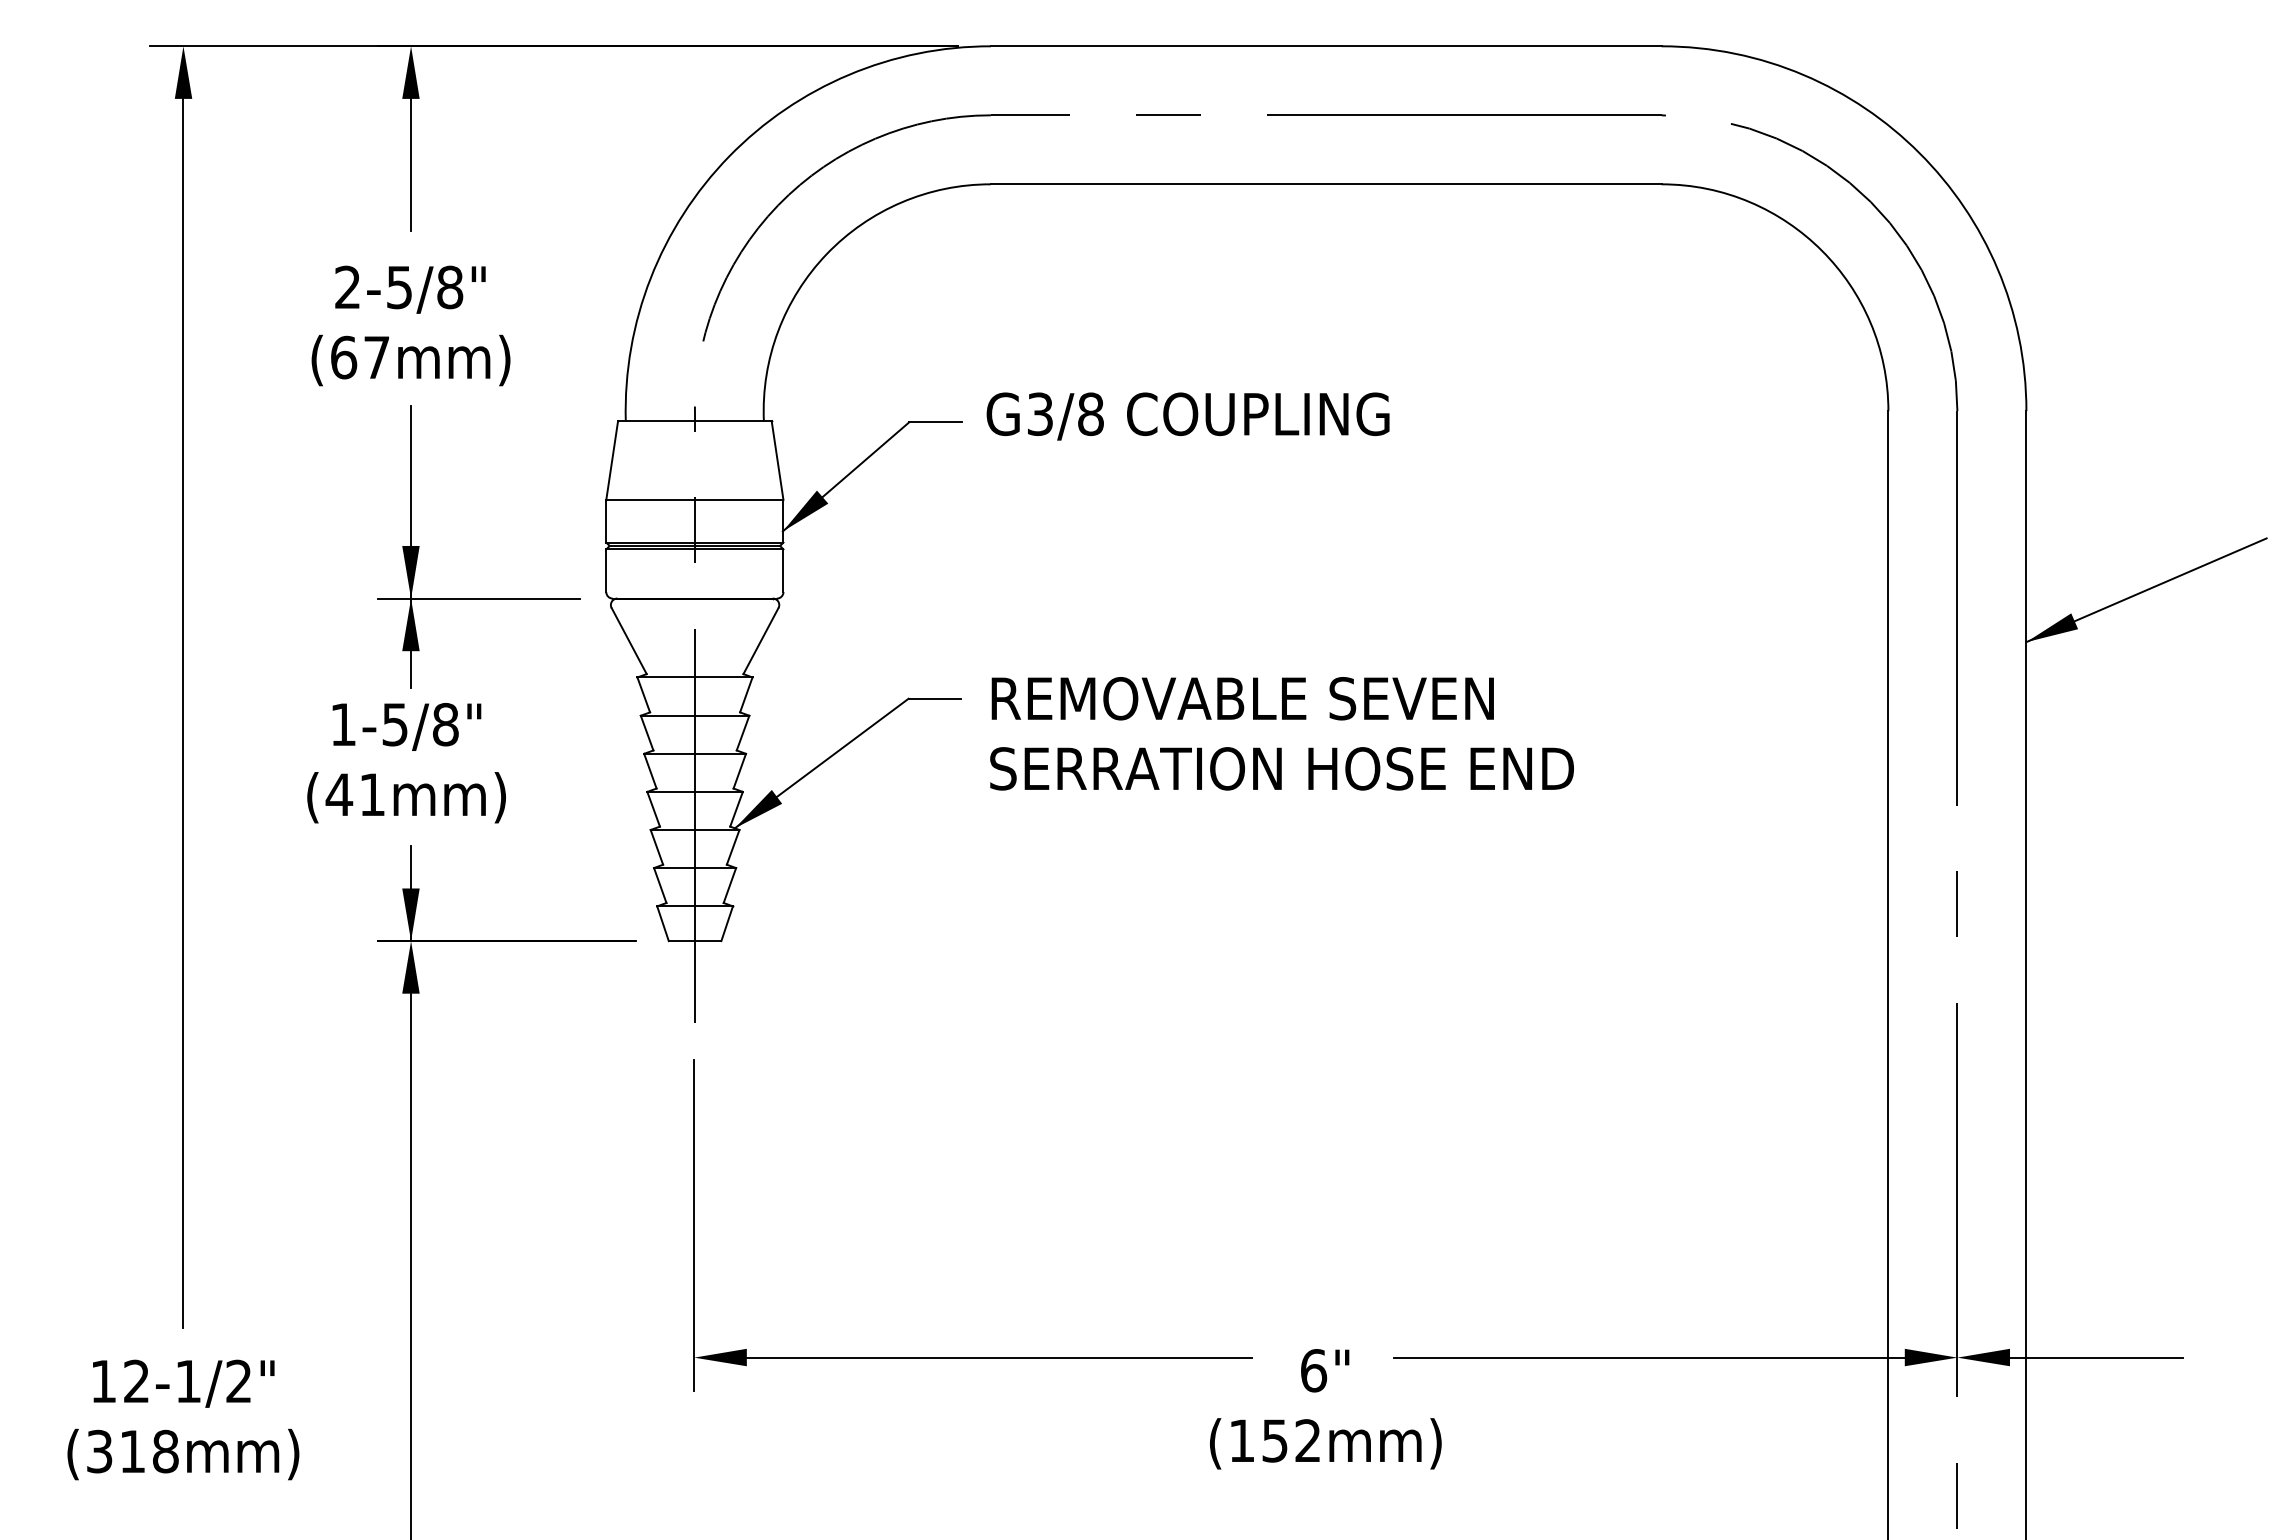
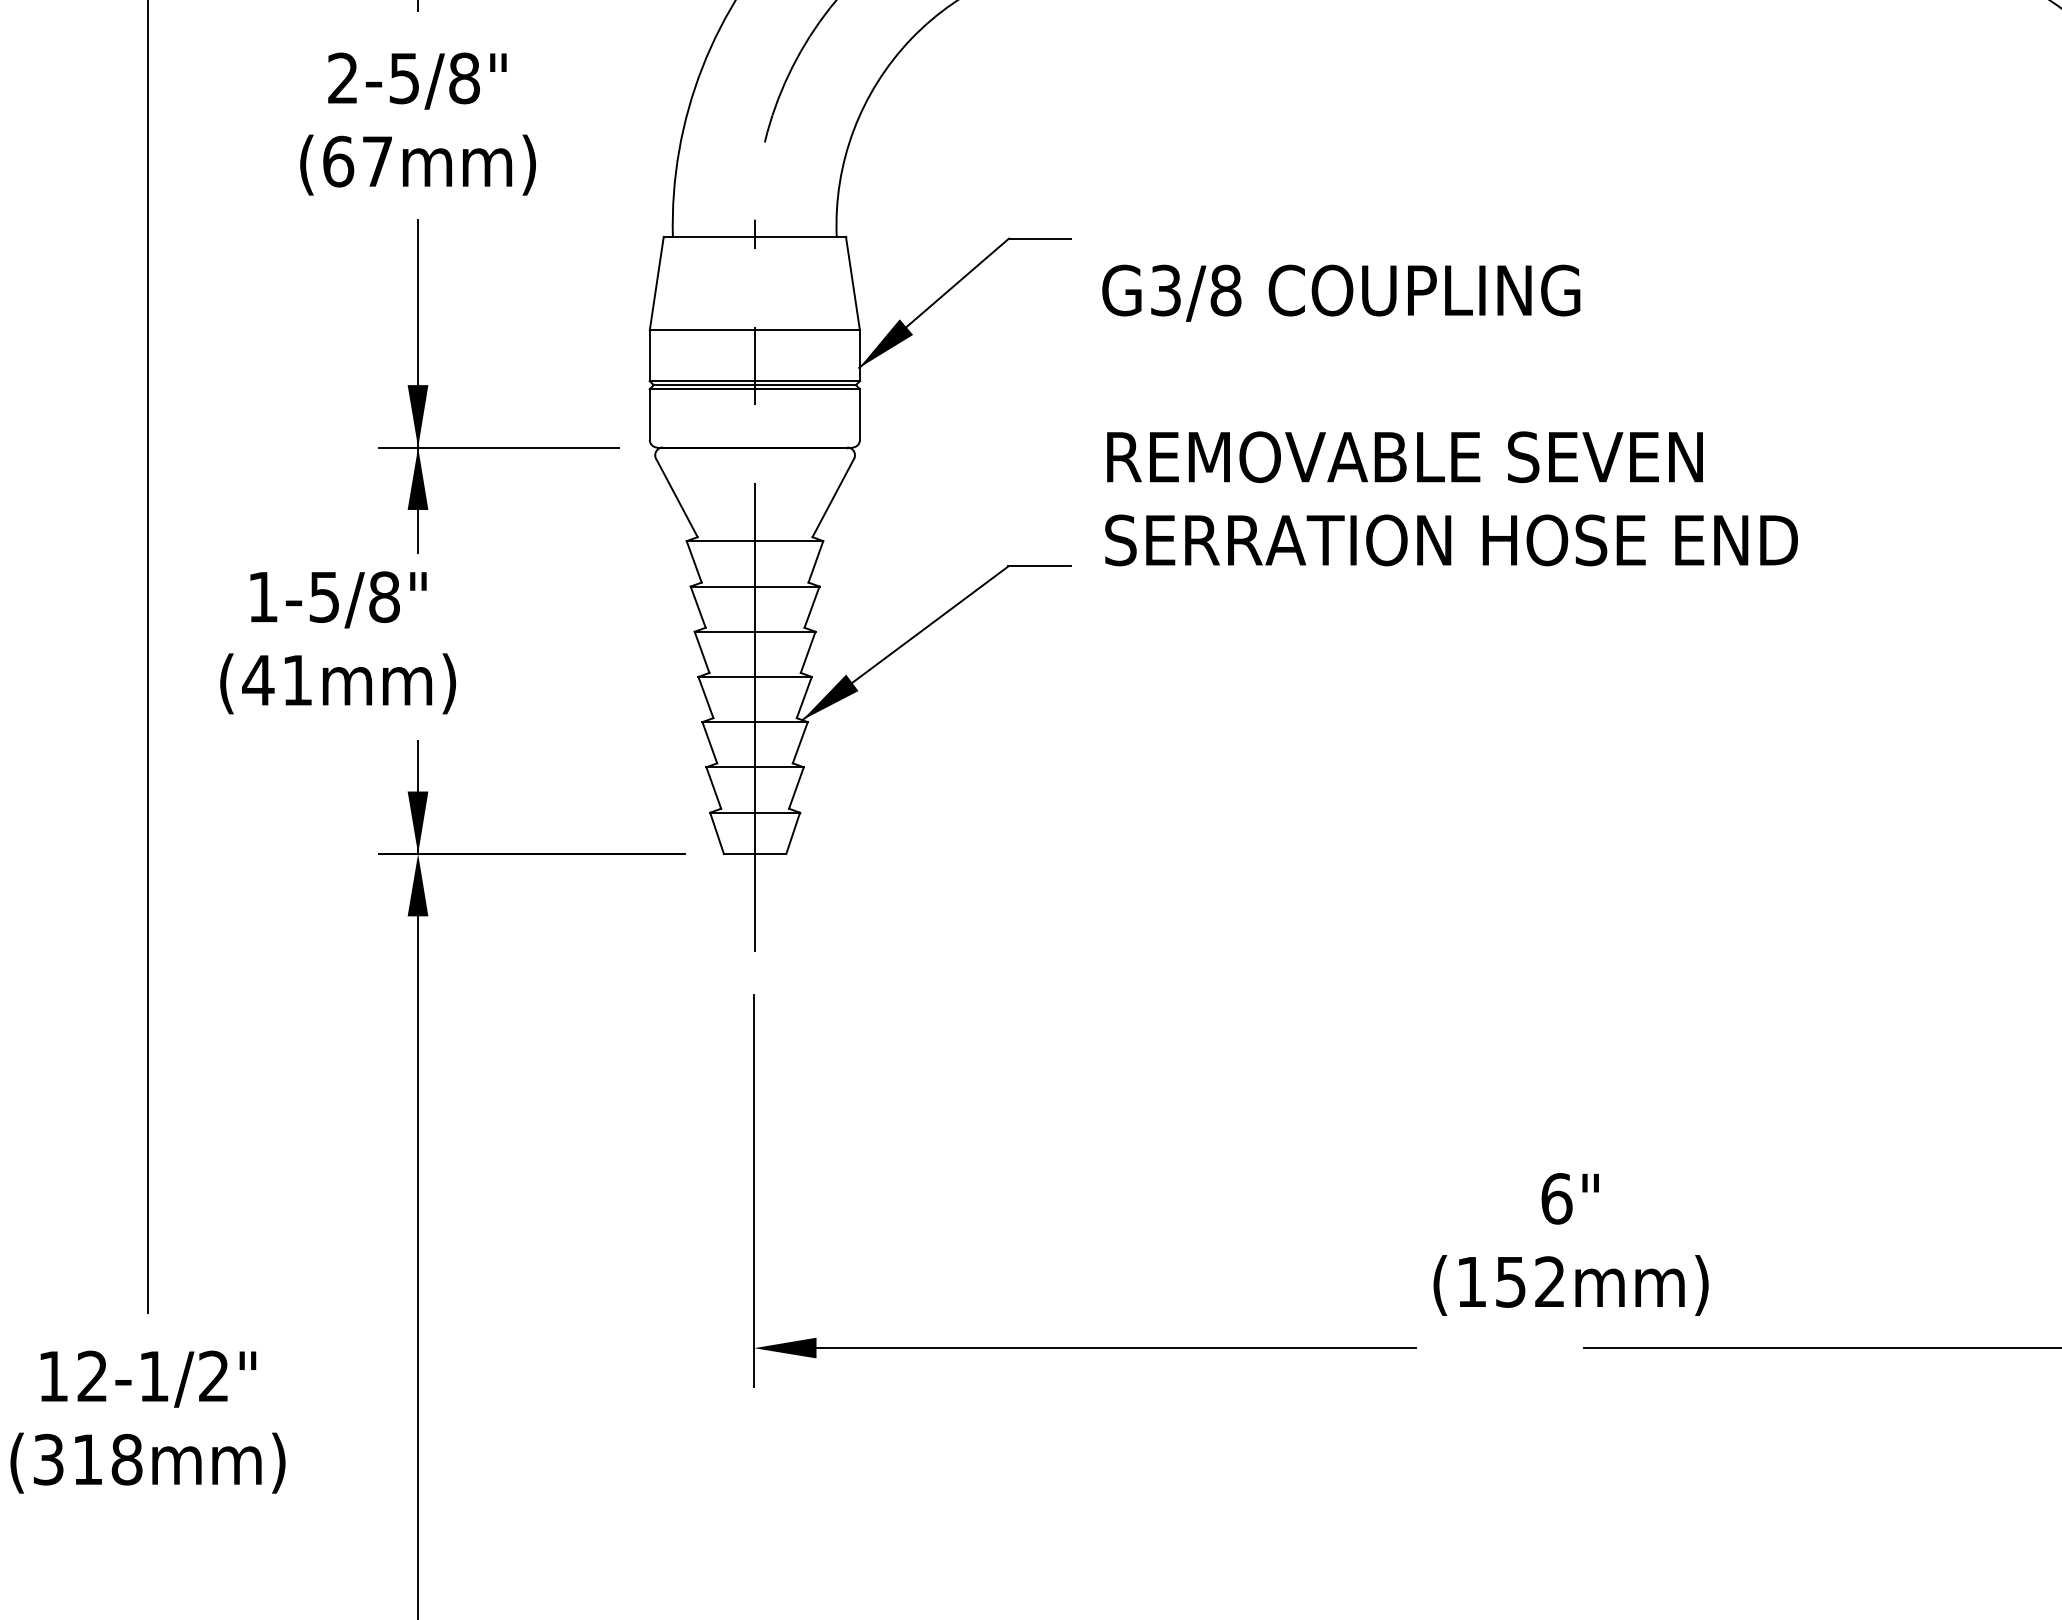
text: (1187, 416) -> (1340, 293), moved
text: (1281, 733) -> (1450, 498), moved
text: (406, 763) -> (337, 643), moved
text: (1325, 1409) -> (1570, 1244), moved

